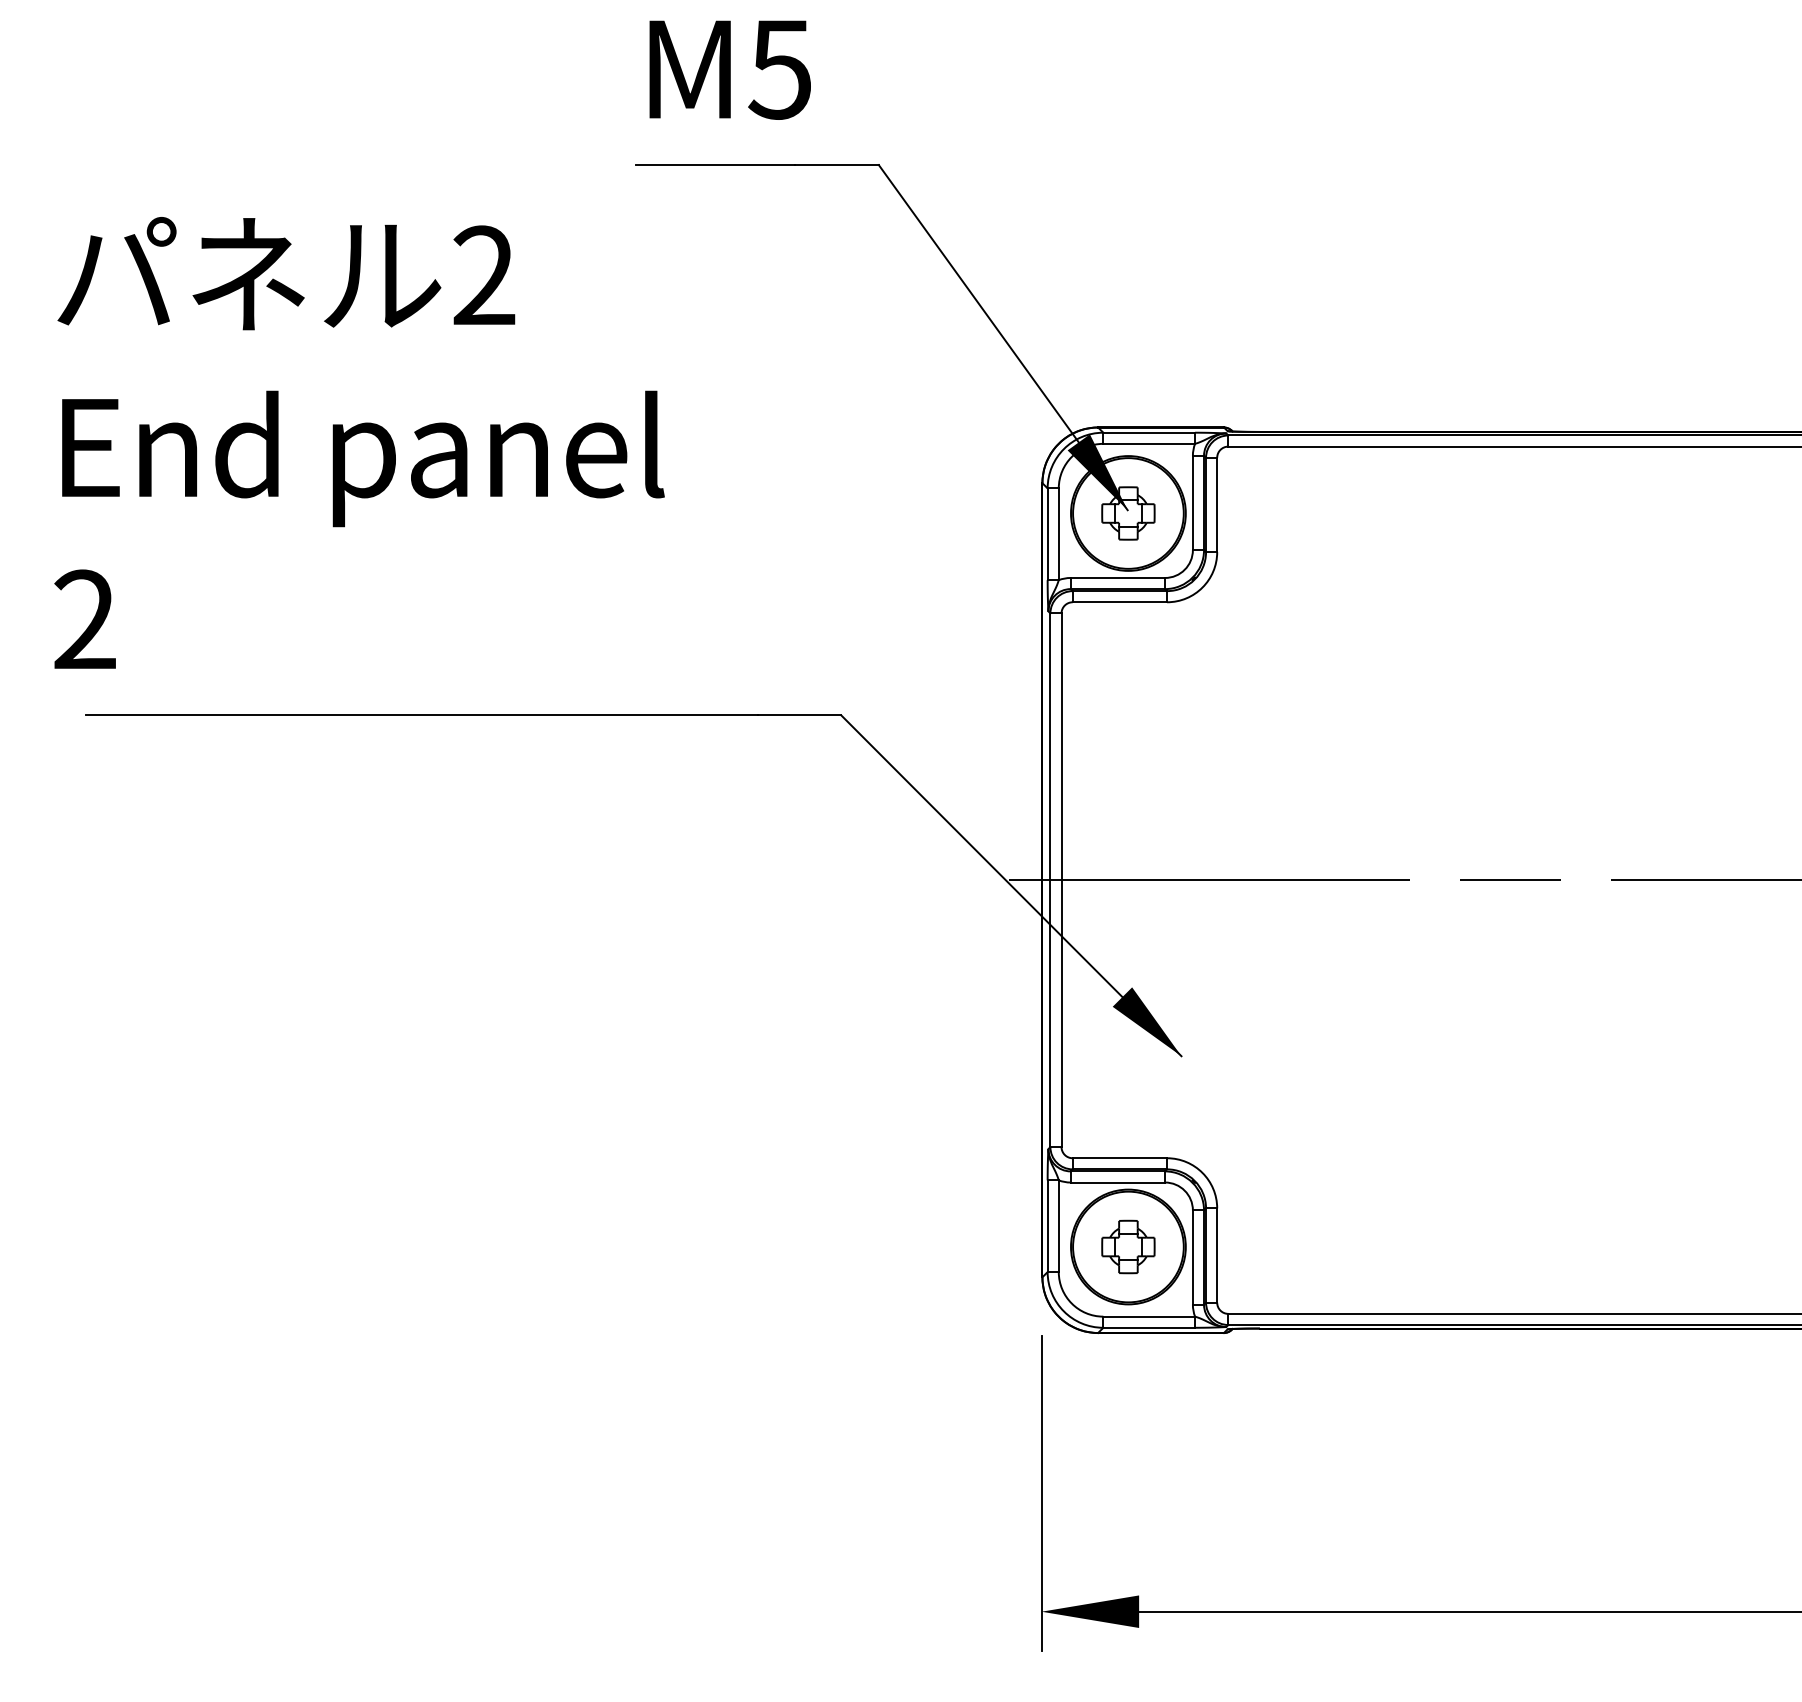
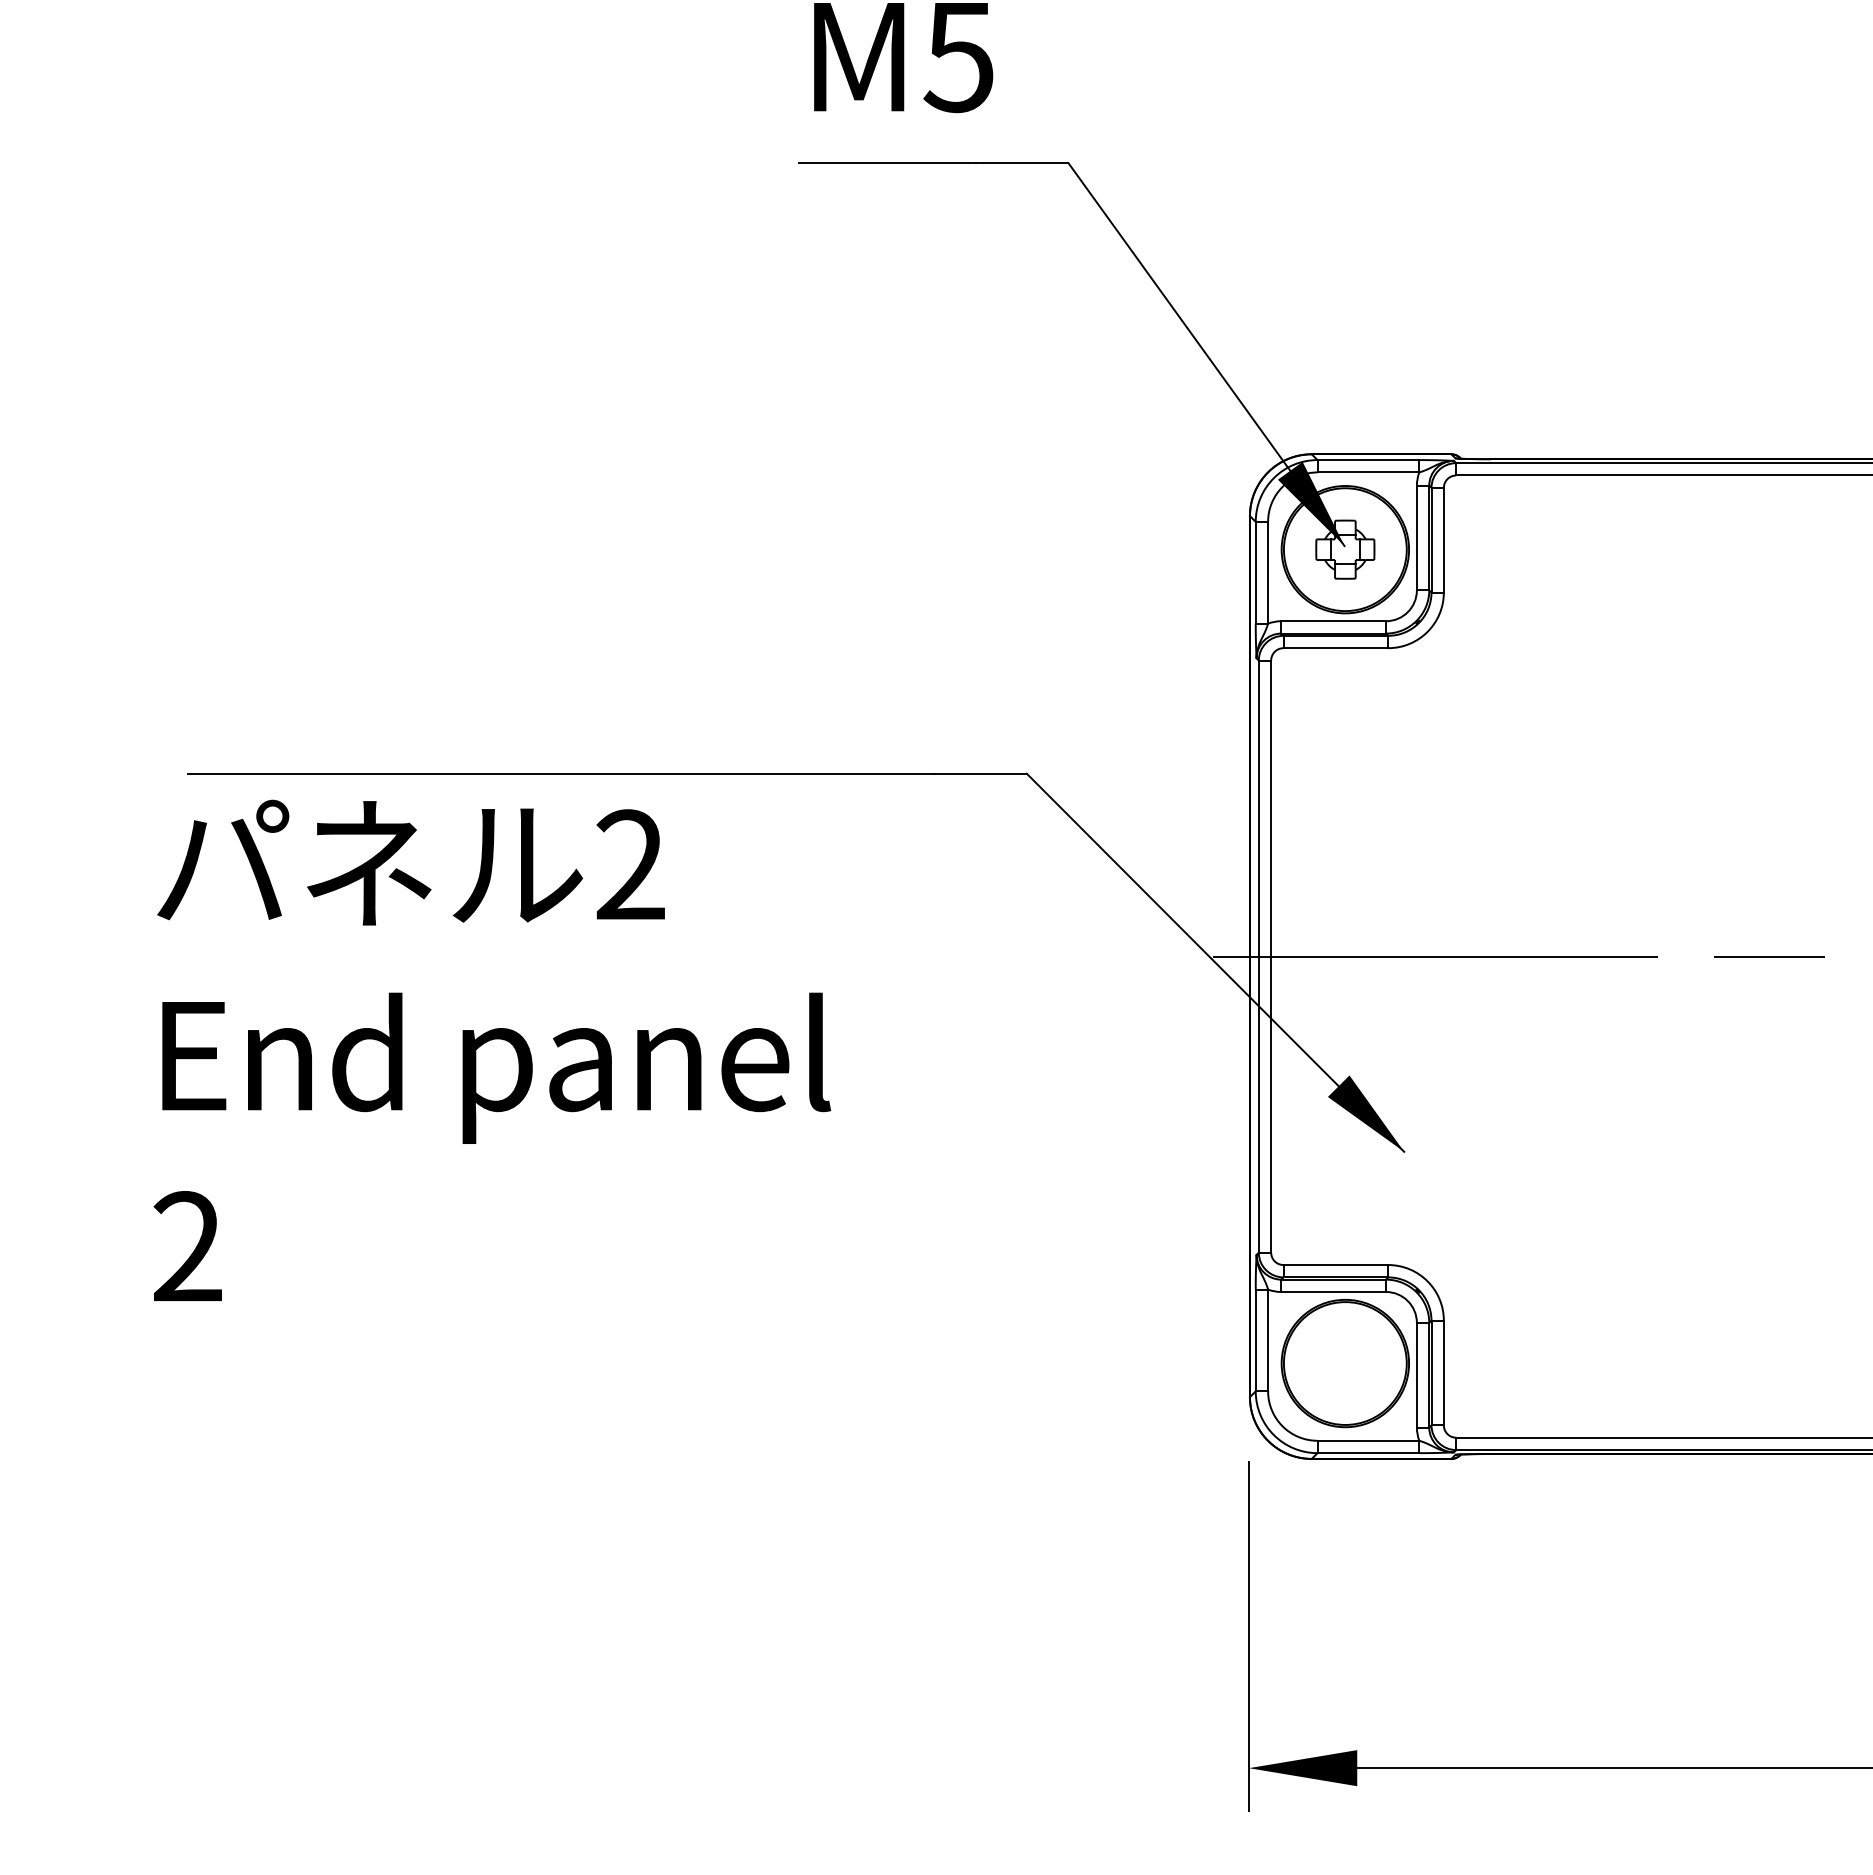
text: (359, 442) -> (492, 1050), moved
part: (1128, 1246) -> (1345, 1362), removed

